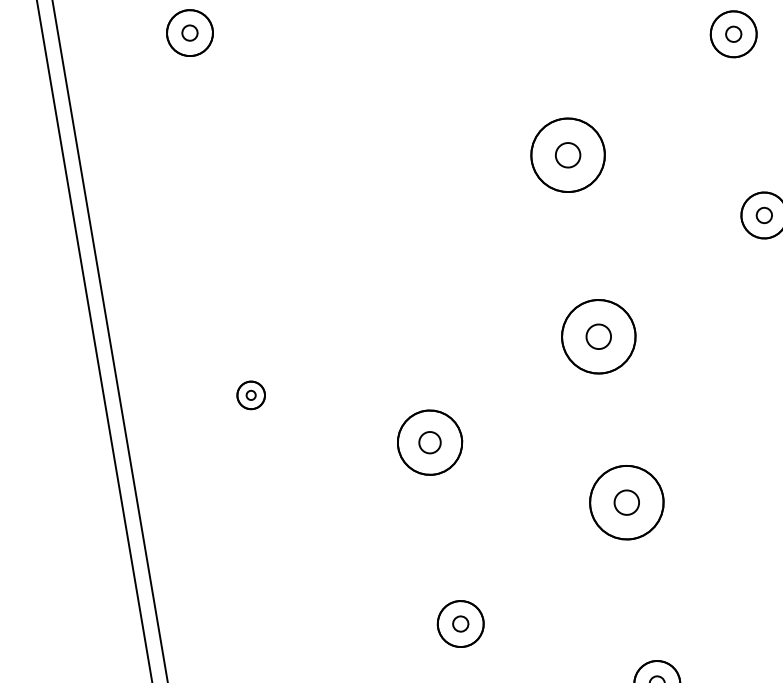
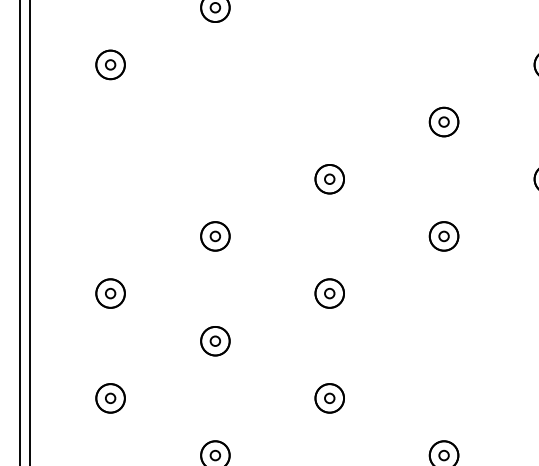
part: (567, 156) -> (329, 179), size x0.62
part: (402, 276) -> (215, 236), added
part: (598, 336) -> (329, 293), size x0.62
part: (251, 395) -> (110, 293), size x1.67
part: (430, 443) -> (215, 341), size x0.71
part: (626, 503) -> (329, 398), size x0.62
part: (279, 561) -> (110, 398), added

